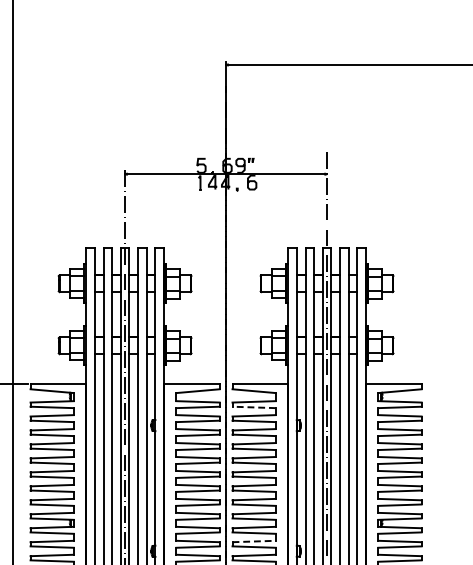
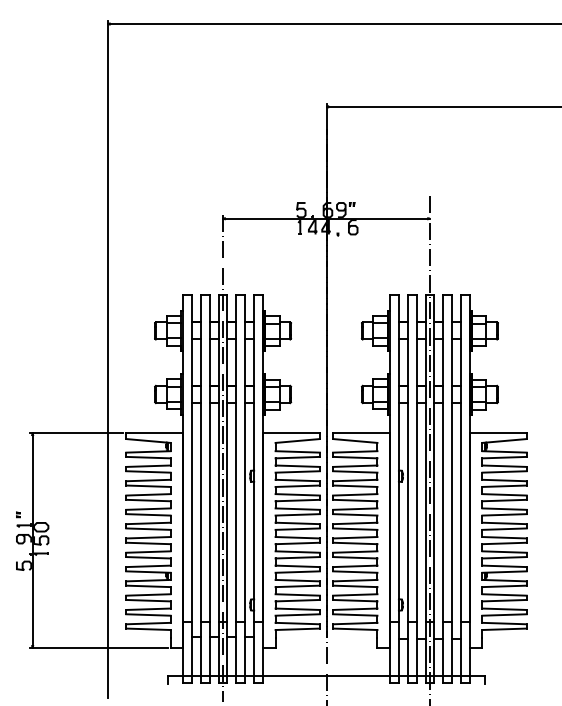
line: (253, 407) -> (354, 457), dashed -> solid
line: (254, 541) -> (355, 594), dashed -> solid

